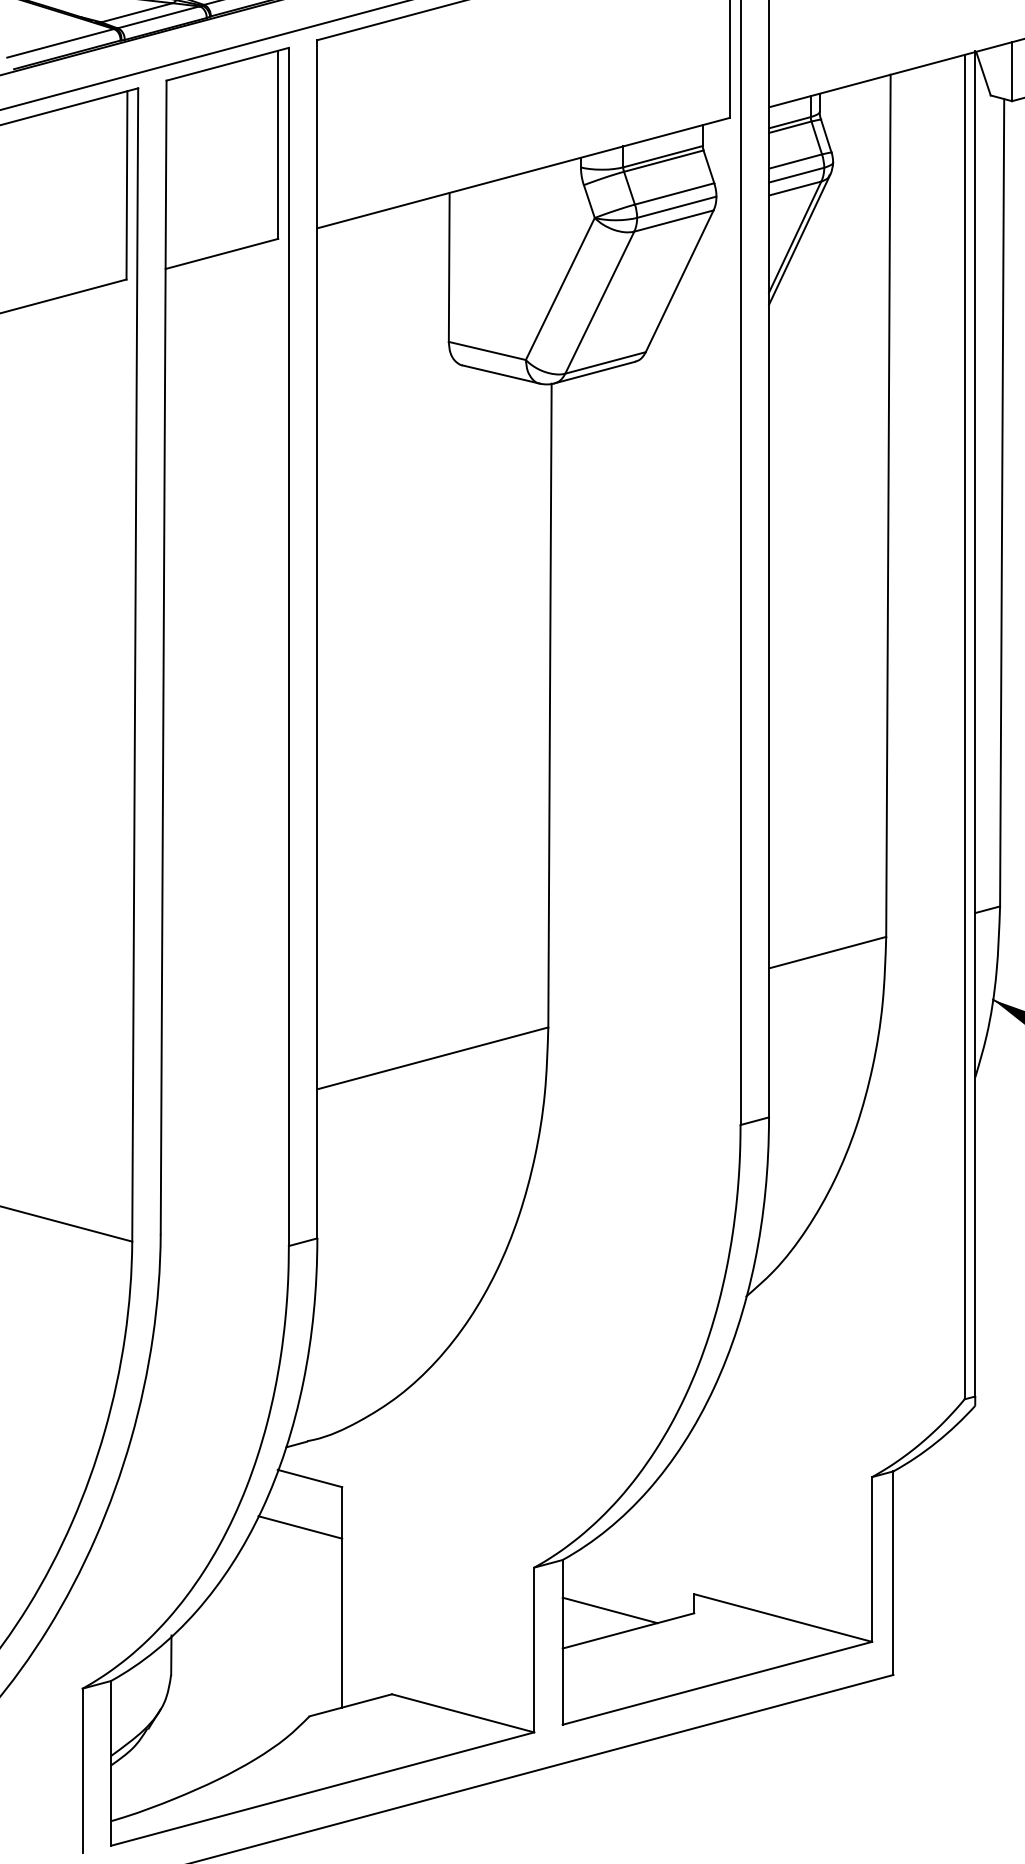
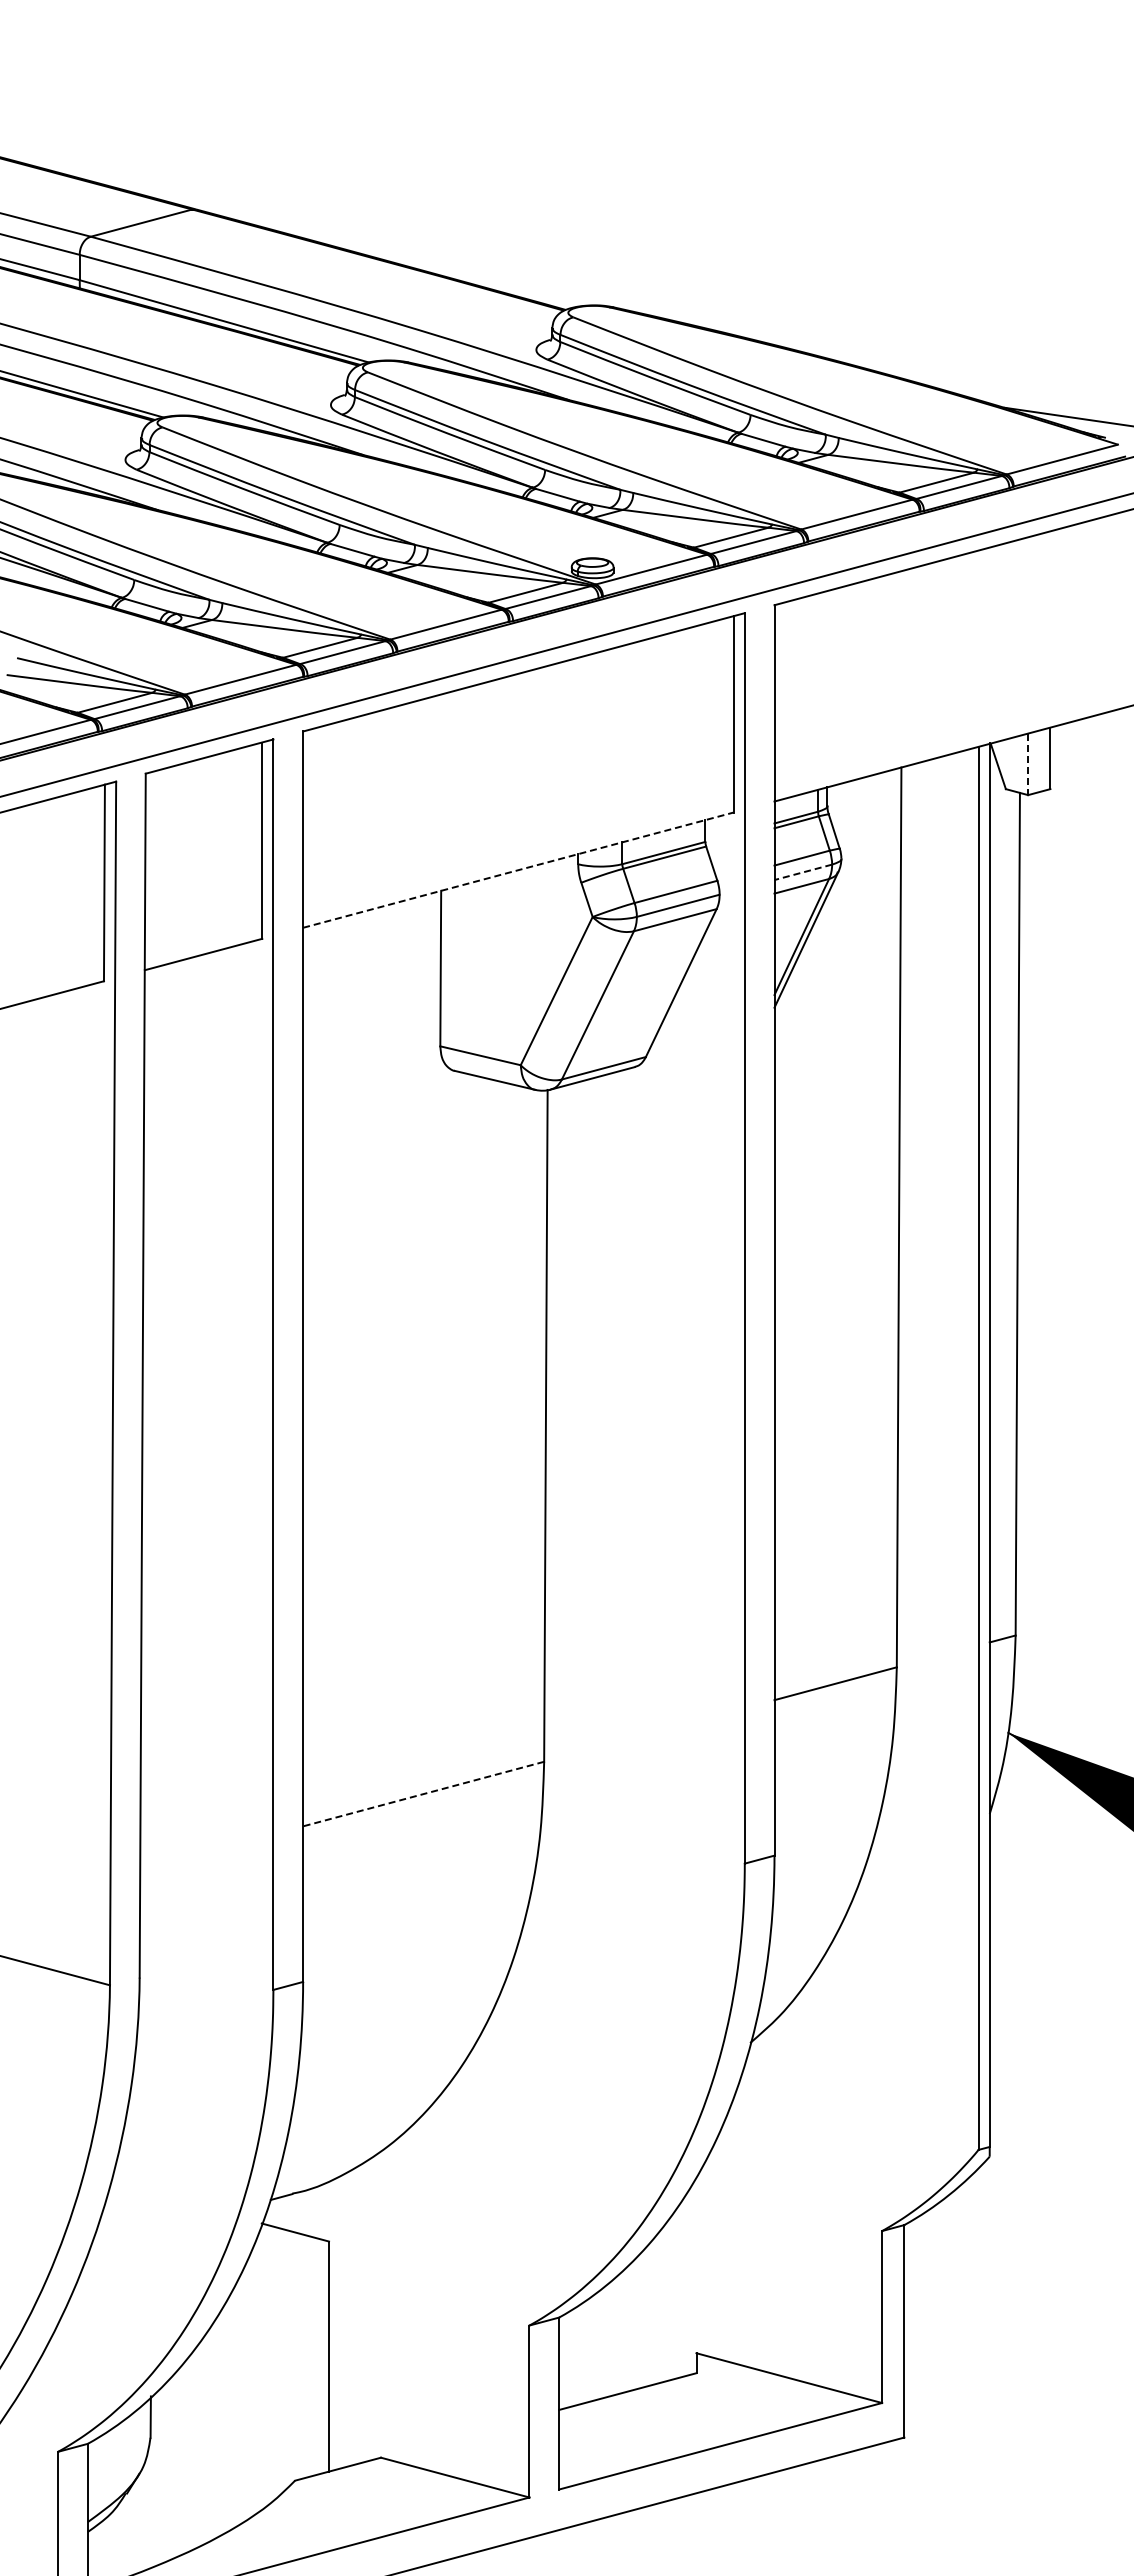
line: (1012, 71) -> (1028, 764), solid -> dashed
line: (523, 173) -> (518, 870), solid -> dashed
line: (796, 175) -> (803, 872), solid -> dashed
line: (432, 1058) -> (423, 1794), solid -> dashed
line: (300, 1527) -> (285, 2283), removed
line: (609, 1609) -> (608, 2369), removed

